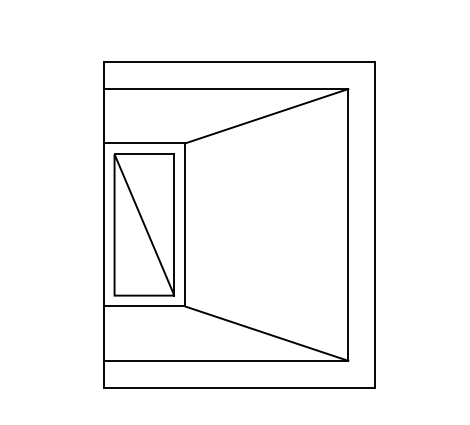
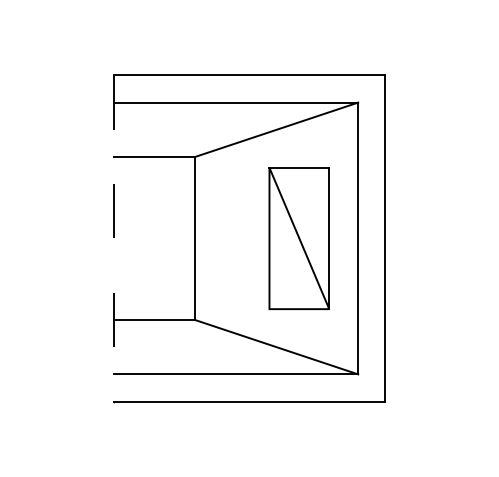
line: (103, 224) -> (113, 238), solid -> dashed
part: (143, 224) -> (298, 238), moved

